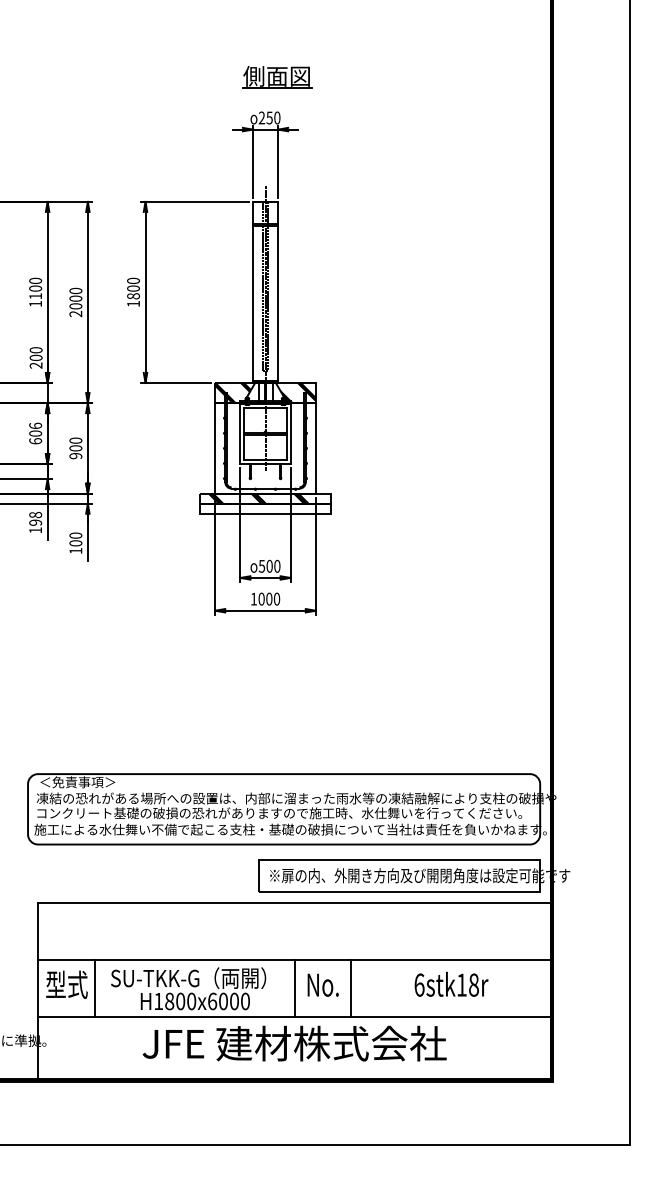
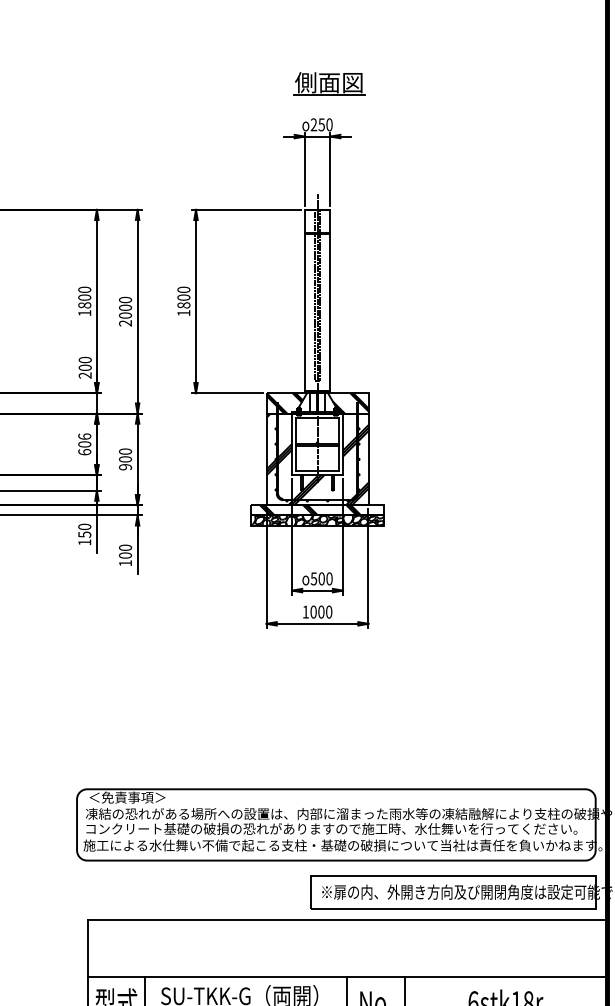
text: (35, 296) -> (84, 305), 1100 -> 1800
hatch: (265, 448) -> (317, 459), added
hatch: (265, 508) -> (317, 520), added
text: (35, 518) -> (84, 530), 198 -> 150

